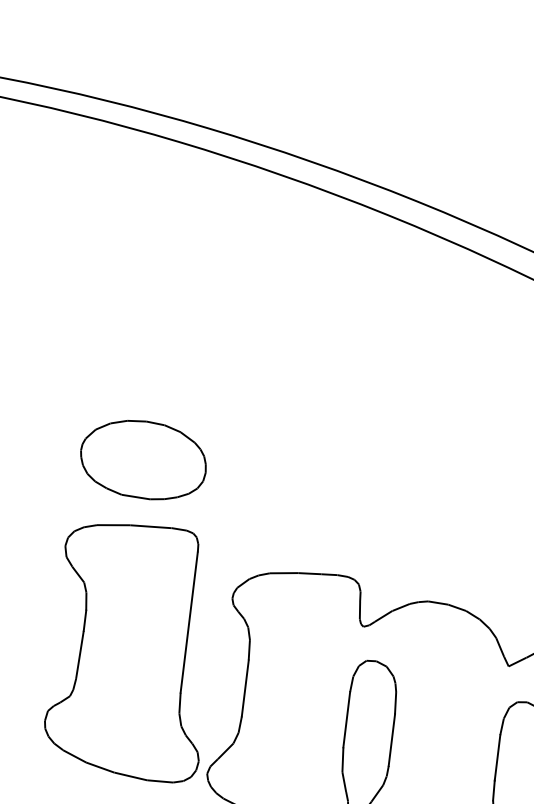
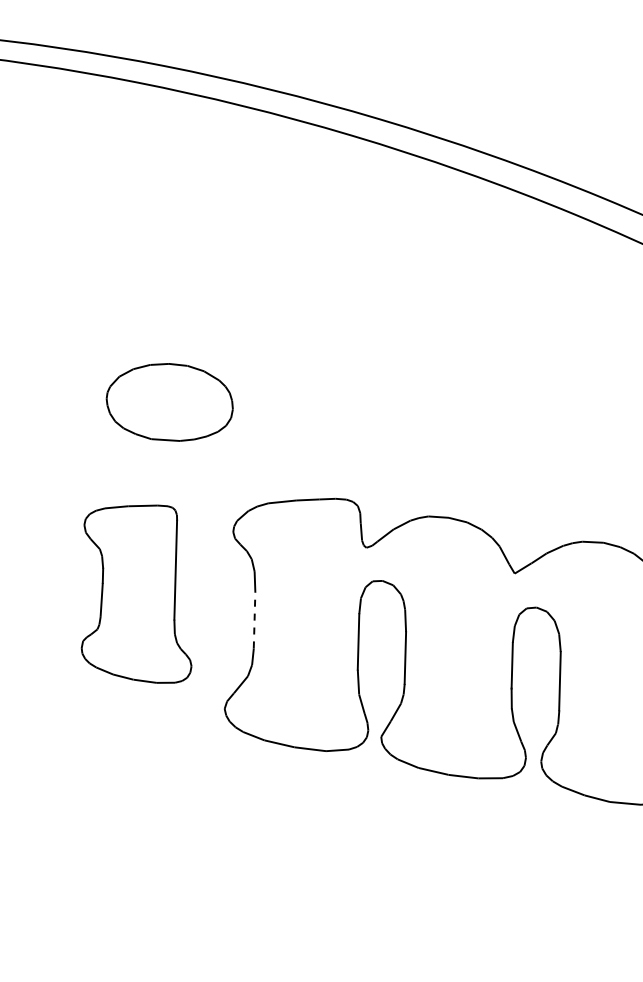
part: (143, 460) -> (169, 402), moved
part: (130, 650) -> (136, 593), size x0.7
line: (245, 687) -> (254, 619), solid -> dashed

